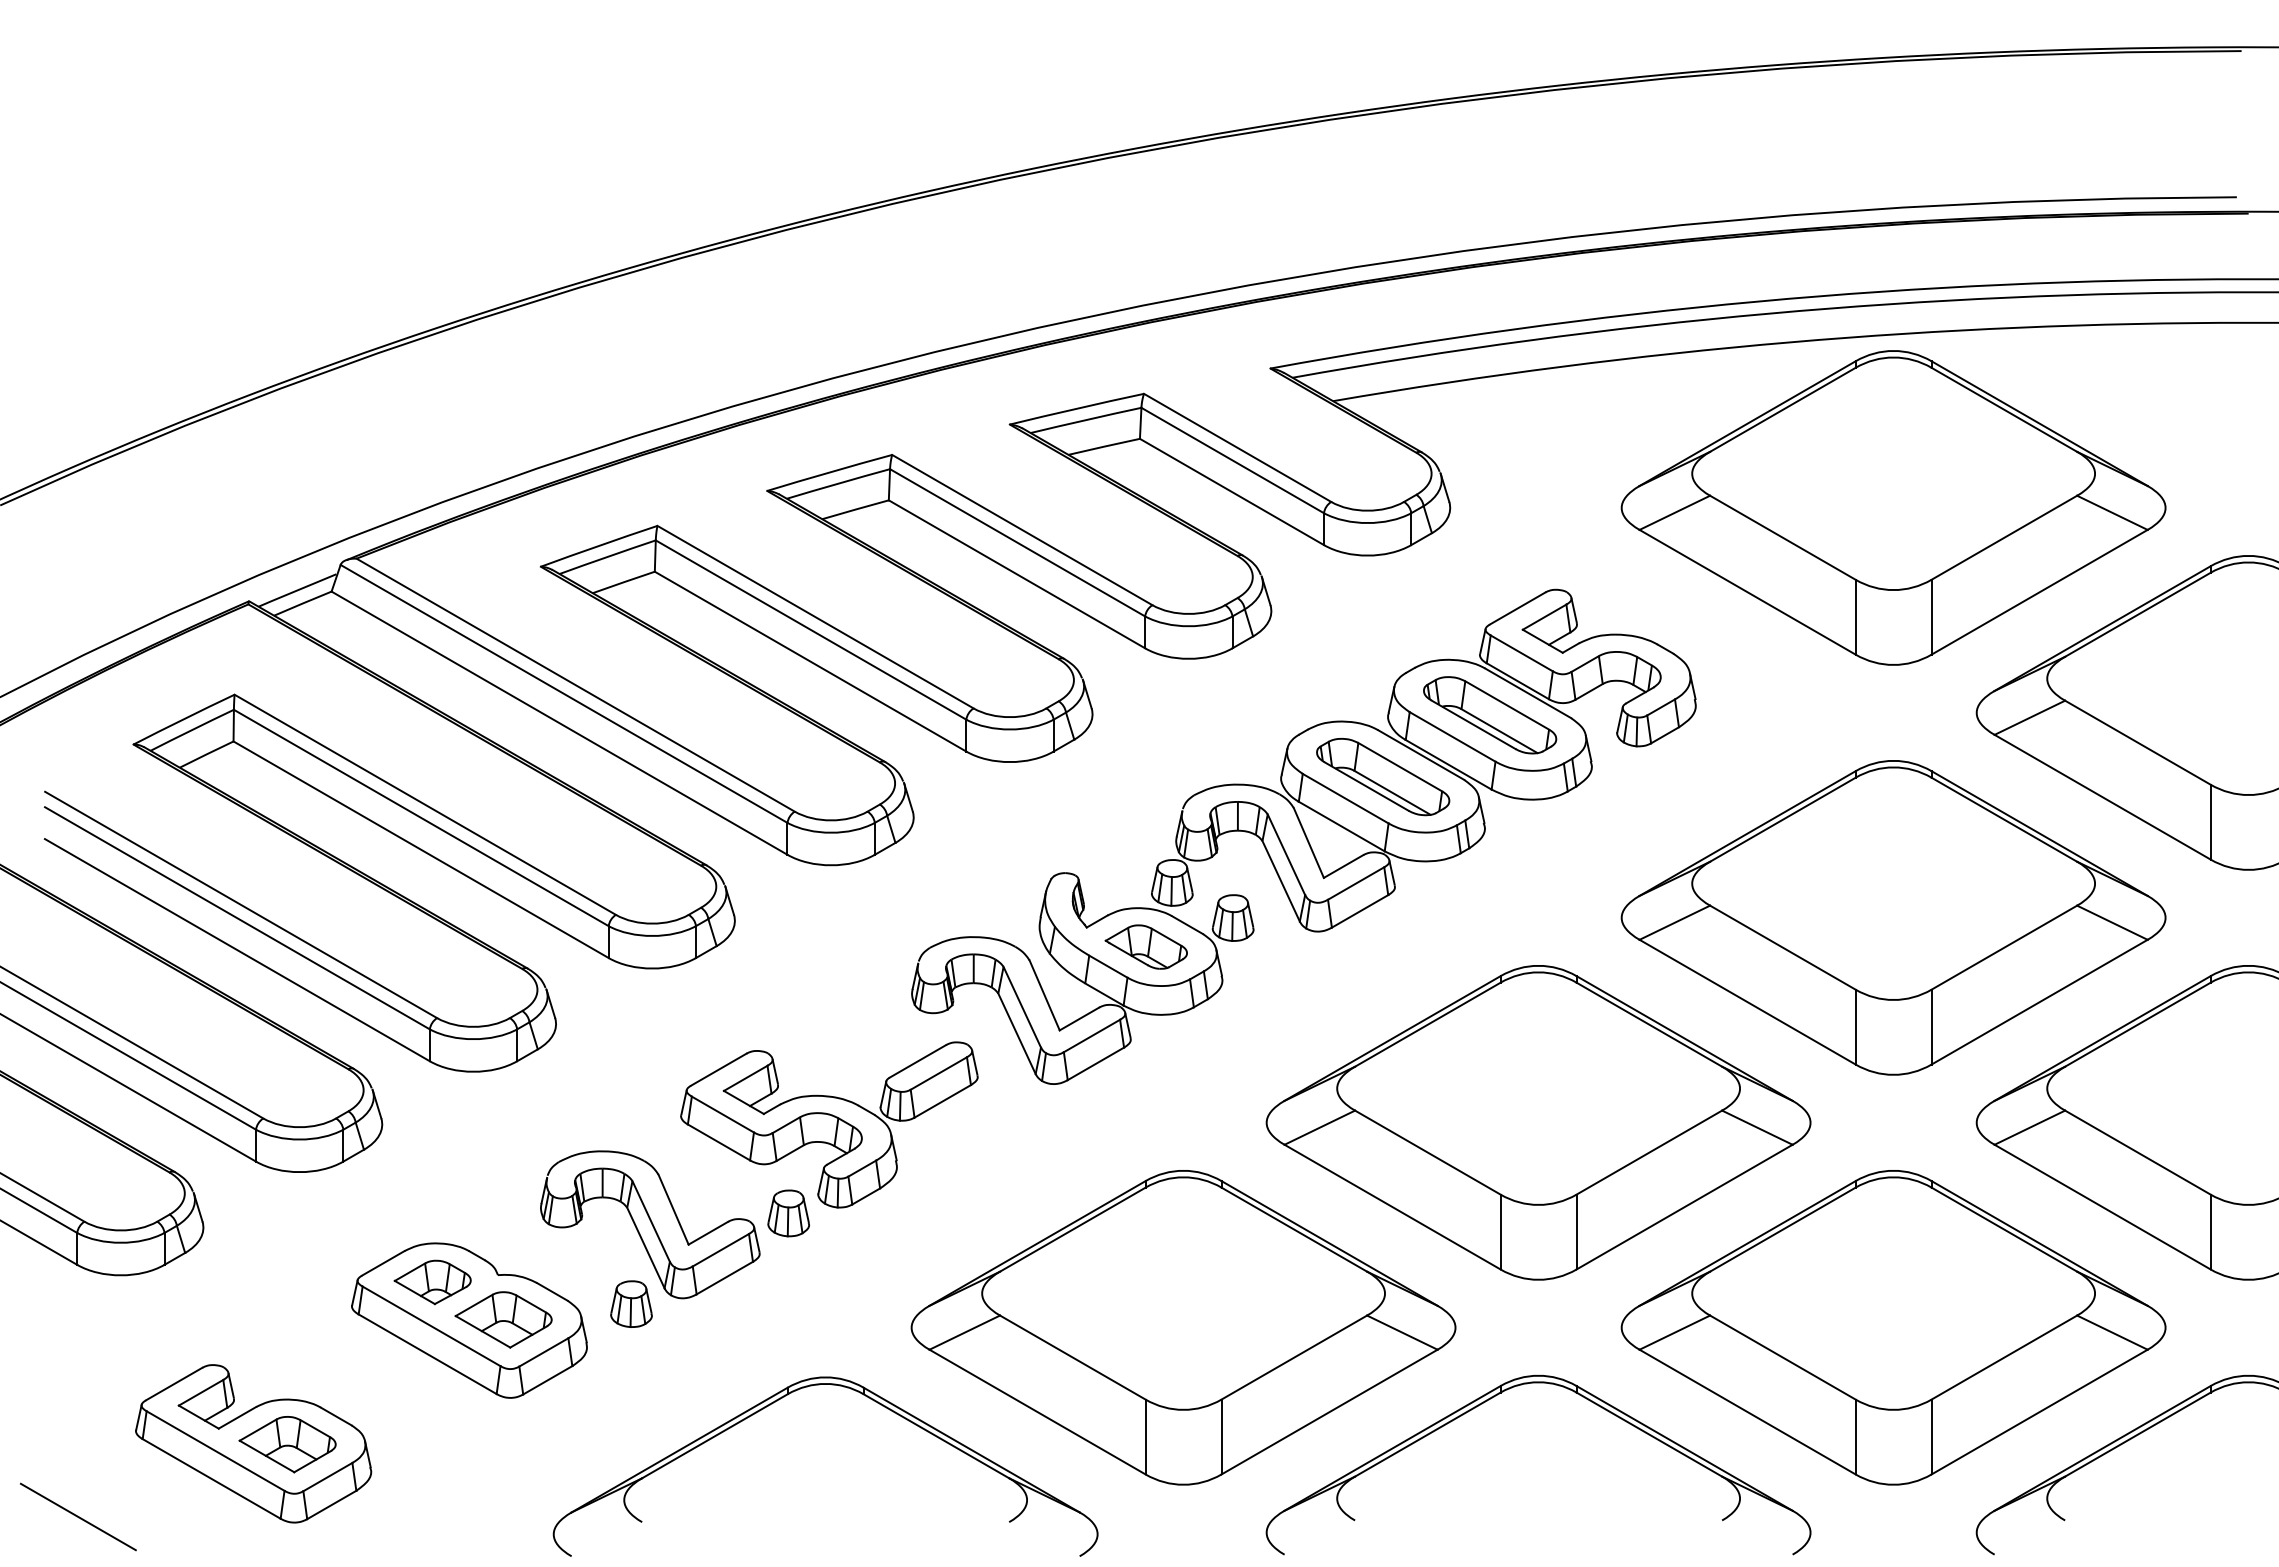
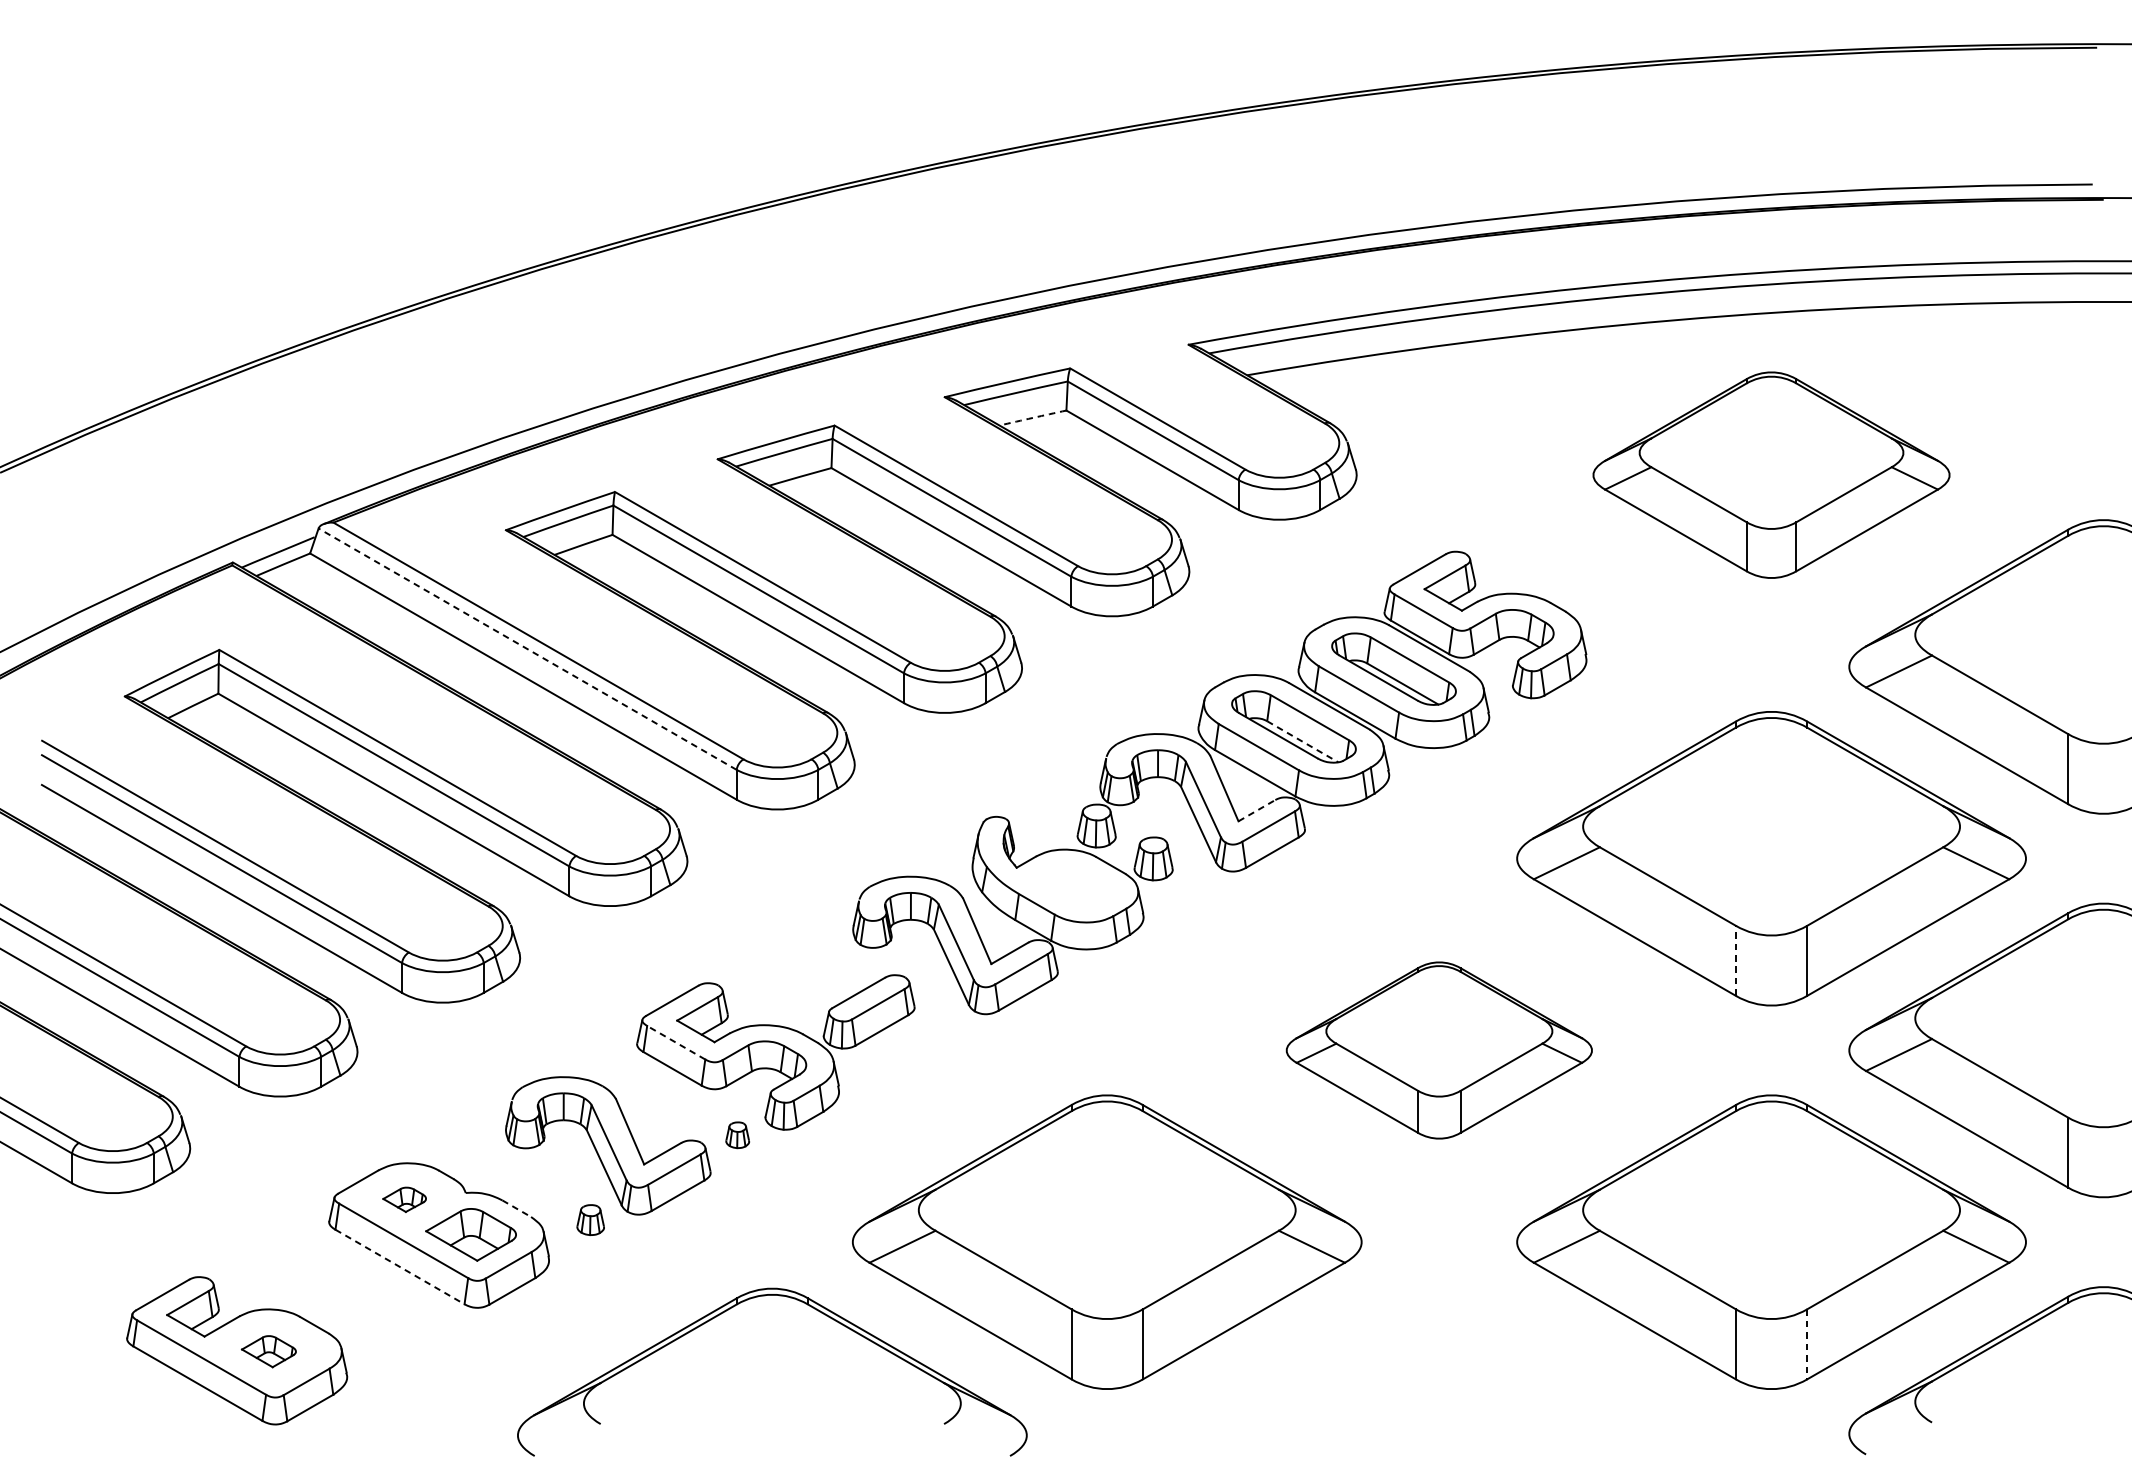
arc: (1104, 446) -> (1033, 417), solid -> dashed
part: (1893, 507) -> (1771, 474), size x0.7
line: (564, 693) -> (528, 648), solid -> dashed
line: (1392, 792) -> (1302, 741), solid -> dashed
line: (1343, 866) -> (1256, 810), solid -> dashed
part: (1145, 946) -> (1071, 885), removed
line: (1855, 1026) -> (1735, 960), solid -> dashed
line: (722, 1114) -> (675, 1042), solid -> dashed
part: (1538, 1122) -> (1439, 1050), size x0.6
part: (788, 1213) -> (737, 1135), size x0.6
part: (432, 1282) -> (404, 1199), size x0.6
line: (552, 1291) -> (516, 1208), solid -> dashed
part: (631, 1303) -> (590, 1219), size x0.7
line: (427, 1354) -> (399, 1267), solid -> dashed
part: (1496, 1396) -> (1400, 1306), removed
line: (1931, 1437) -> (1806, 1344), solid -> dashed
part: (287, 1444) -> (268, 1351), size x0.6
line: (77, 1516) -> (72, 1418), removed

